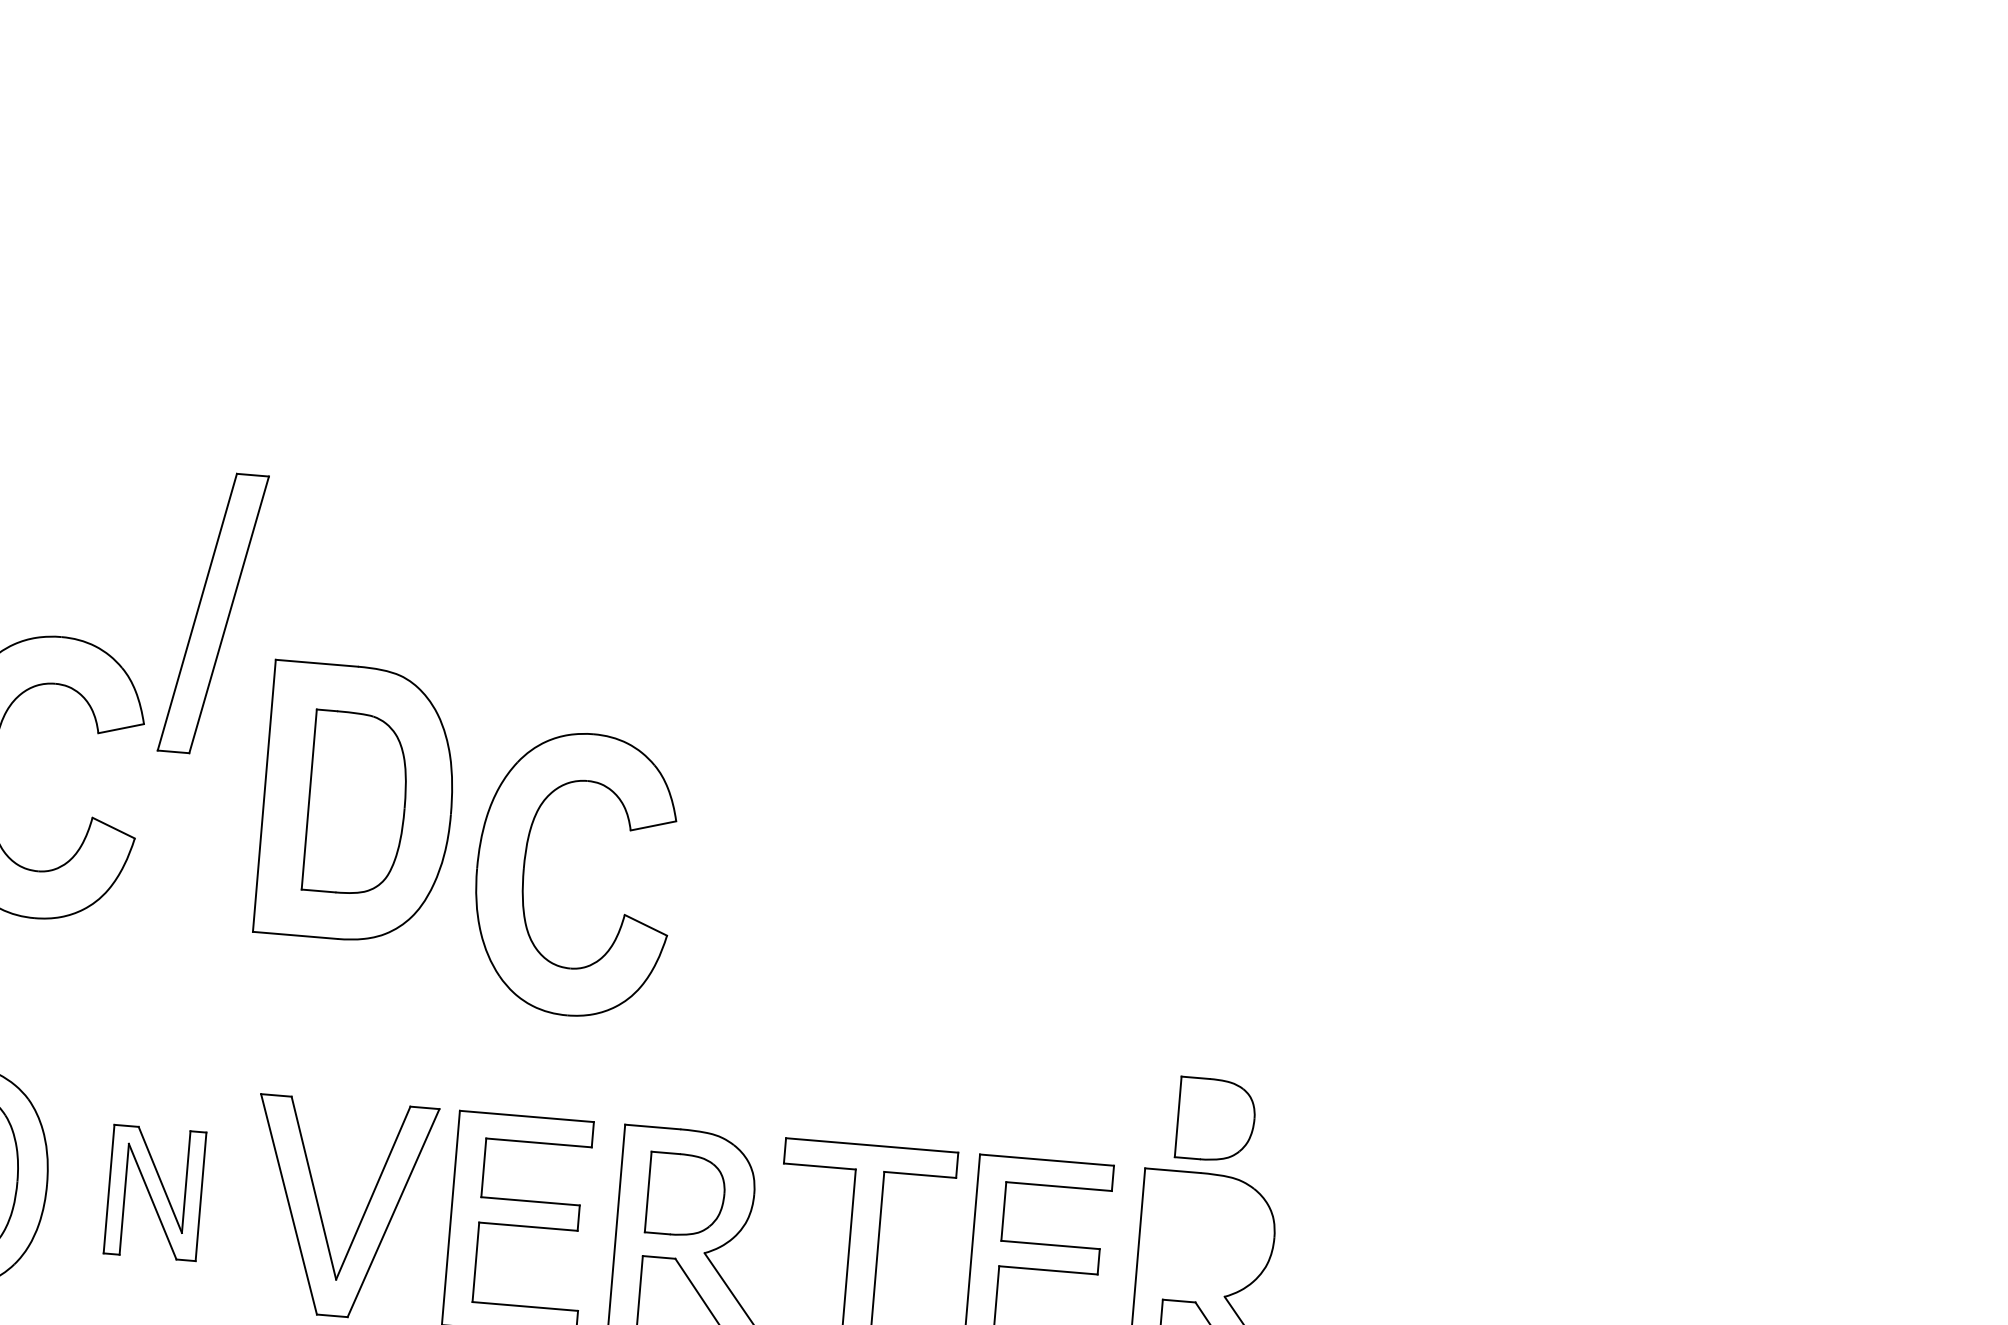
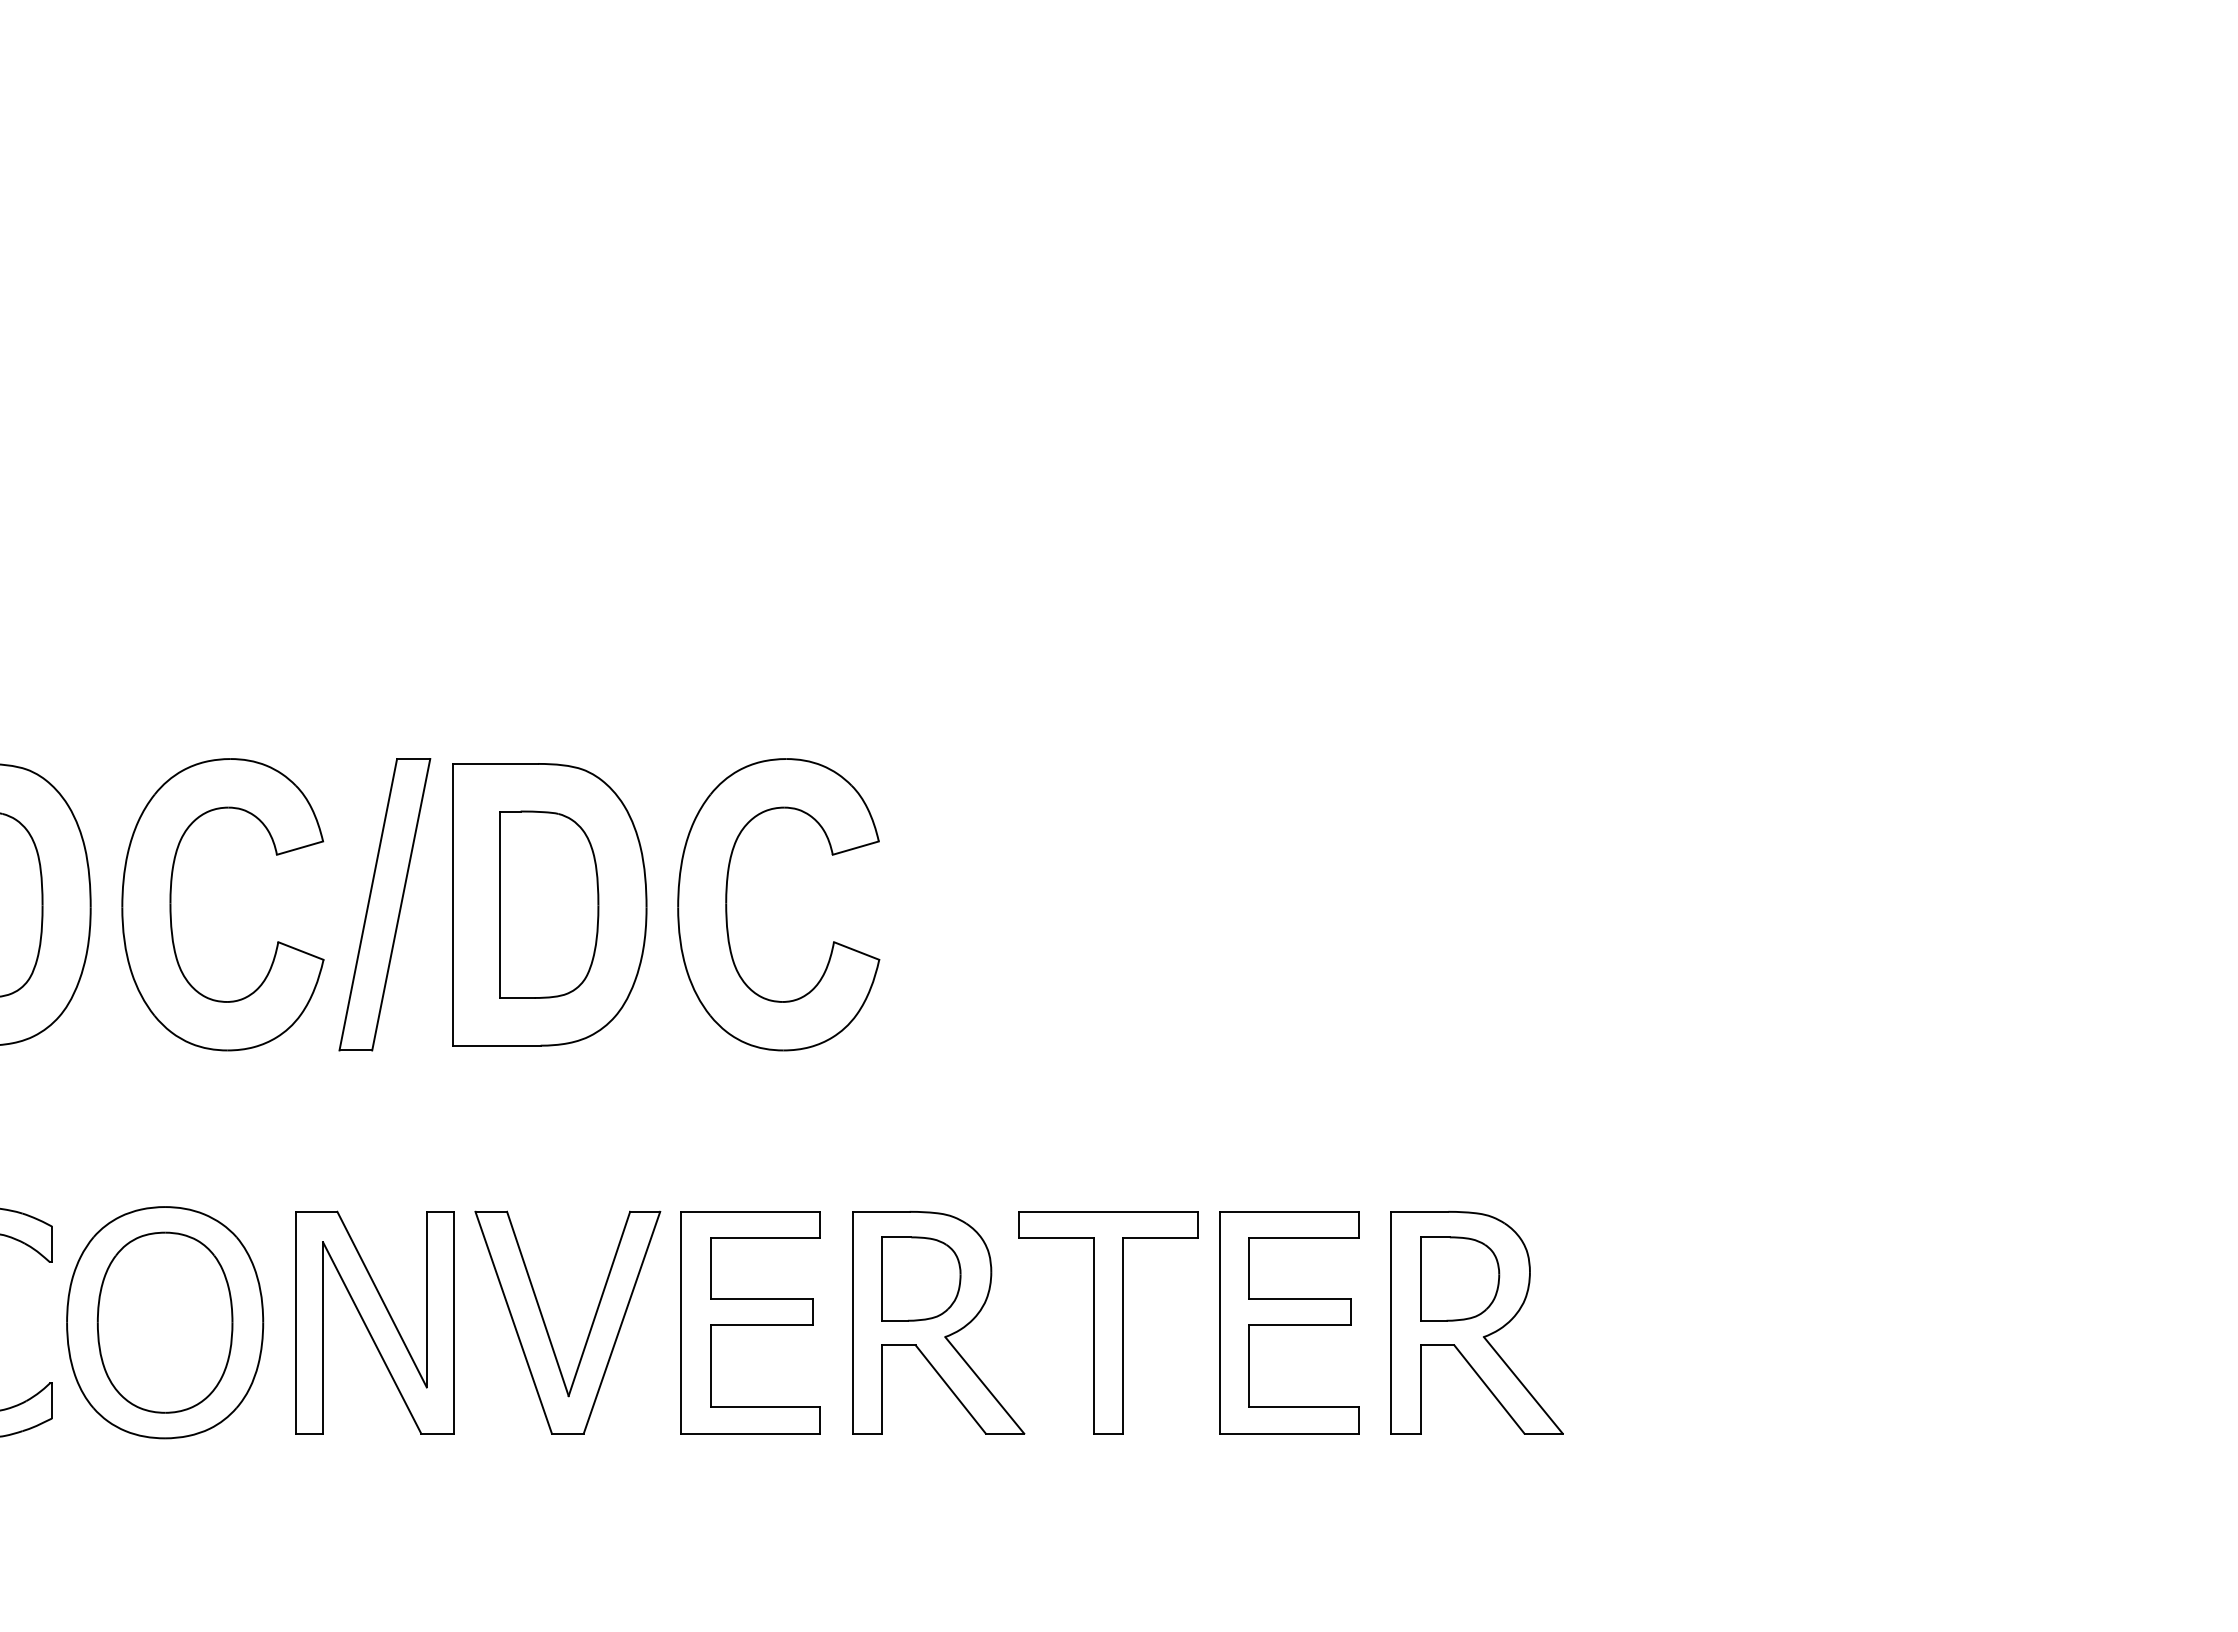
part: (213, 613) -> (384, 904), moved
part: (524, 869) -> (727, 904), moved
part: (1216, 1119) -> (1460, 1278), moved
part: (154, 1192) -> (374, 1322), size x1.67

